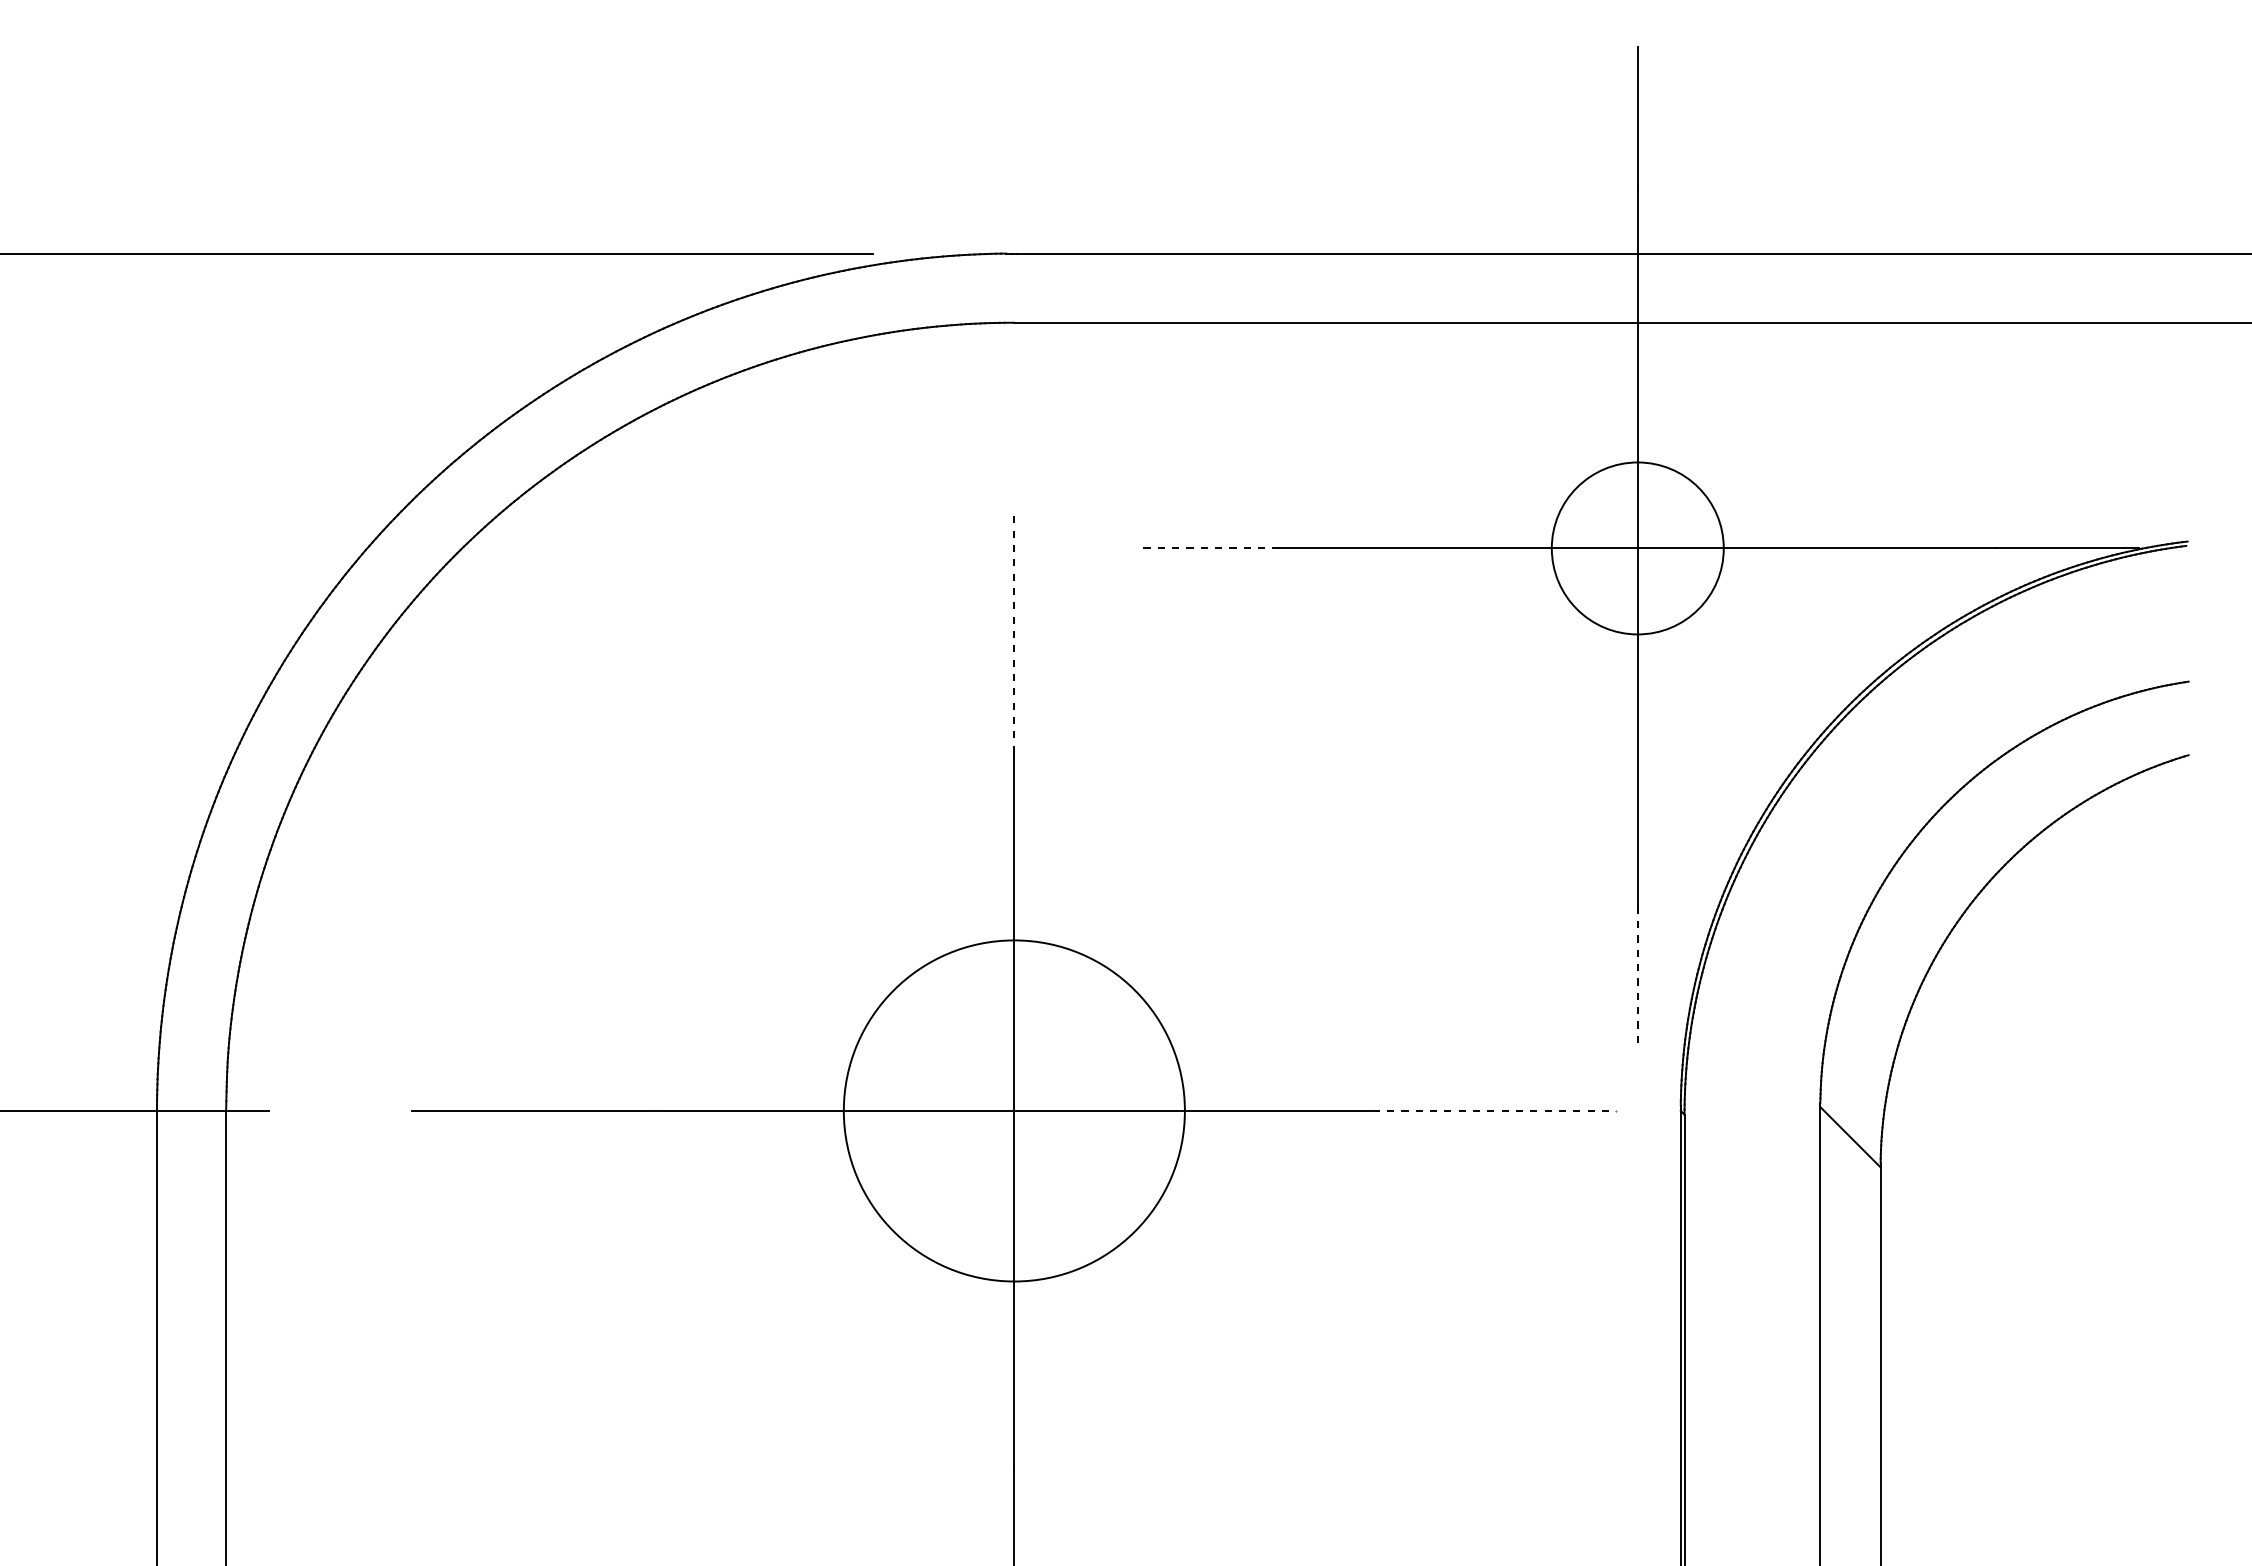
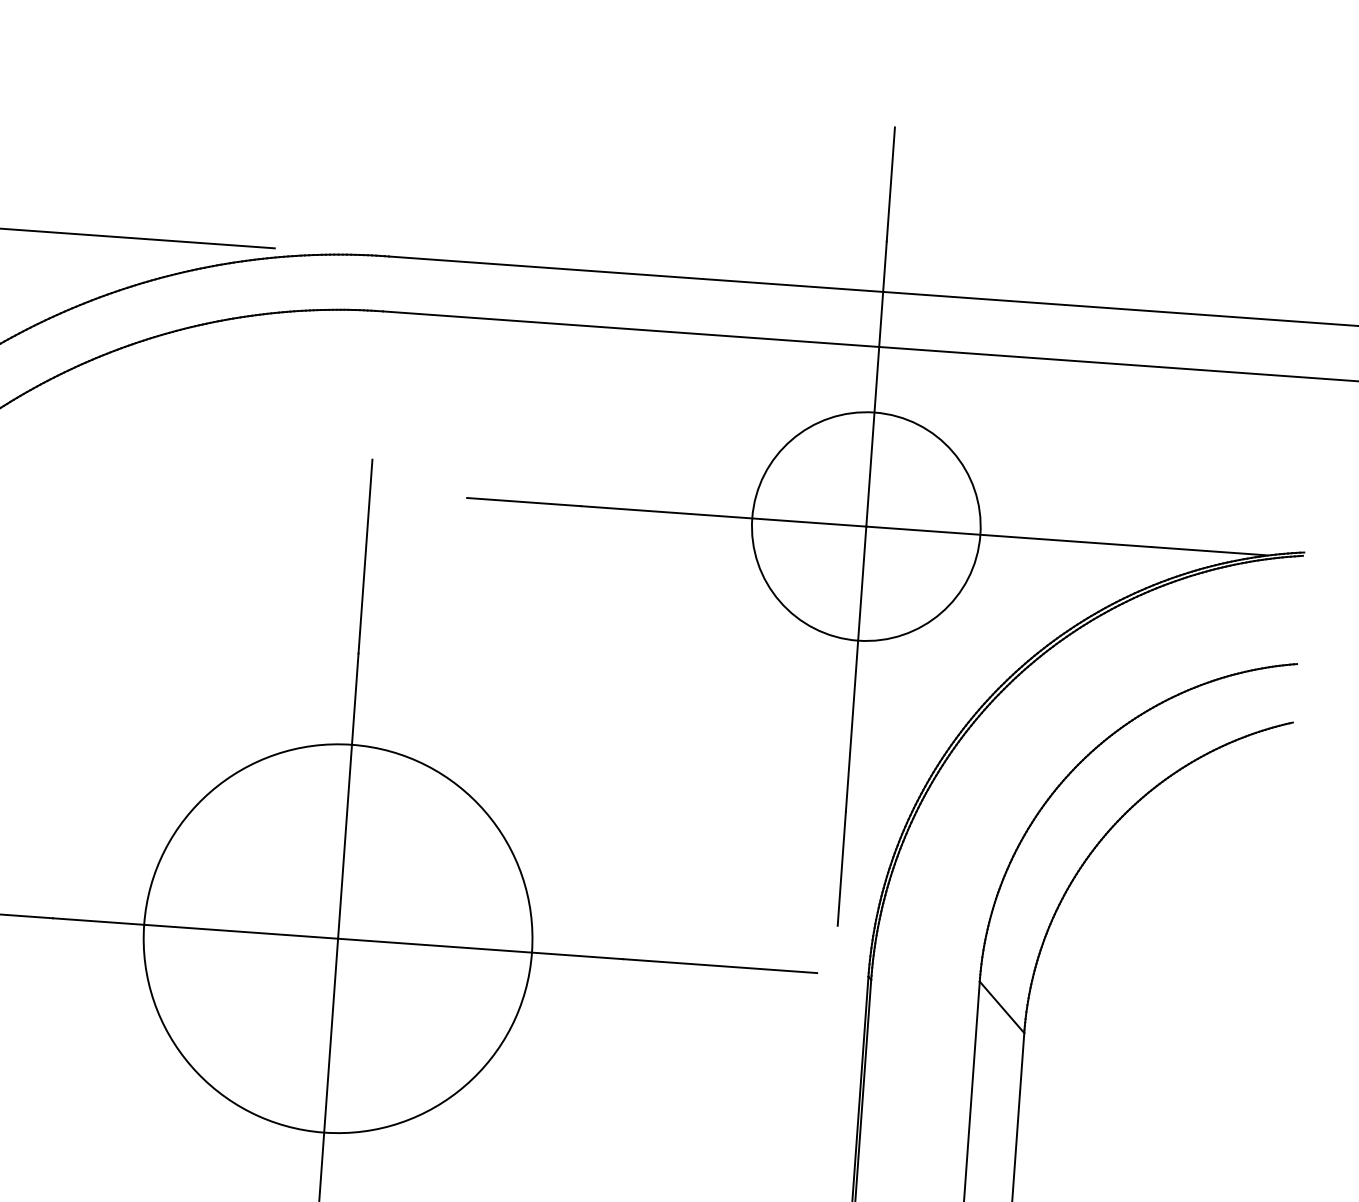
line: (1207, 548) -> (523, 502), dashed -> solid
circle: (1637, 548) -> (866, 526), size x1.67
line: (1014, 630) -> (365, 556), dashed -> solid
line: (1637, 978) -> (841, 868), dashed -> solid
circle: (1014, 1110) -> (338, 938), size x1.43
line: (1494, 1110) -> (720, 965), dashed -> solid

